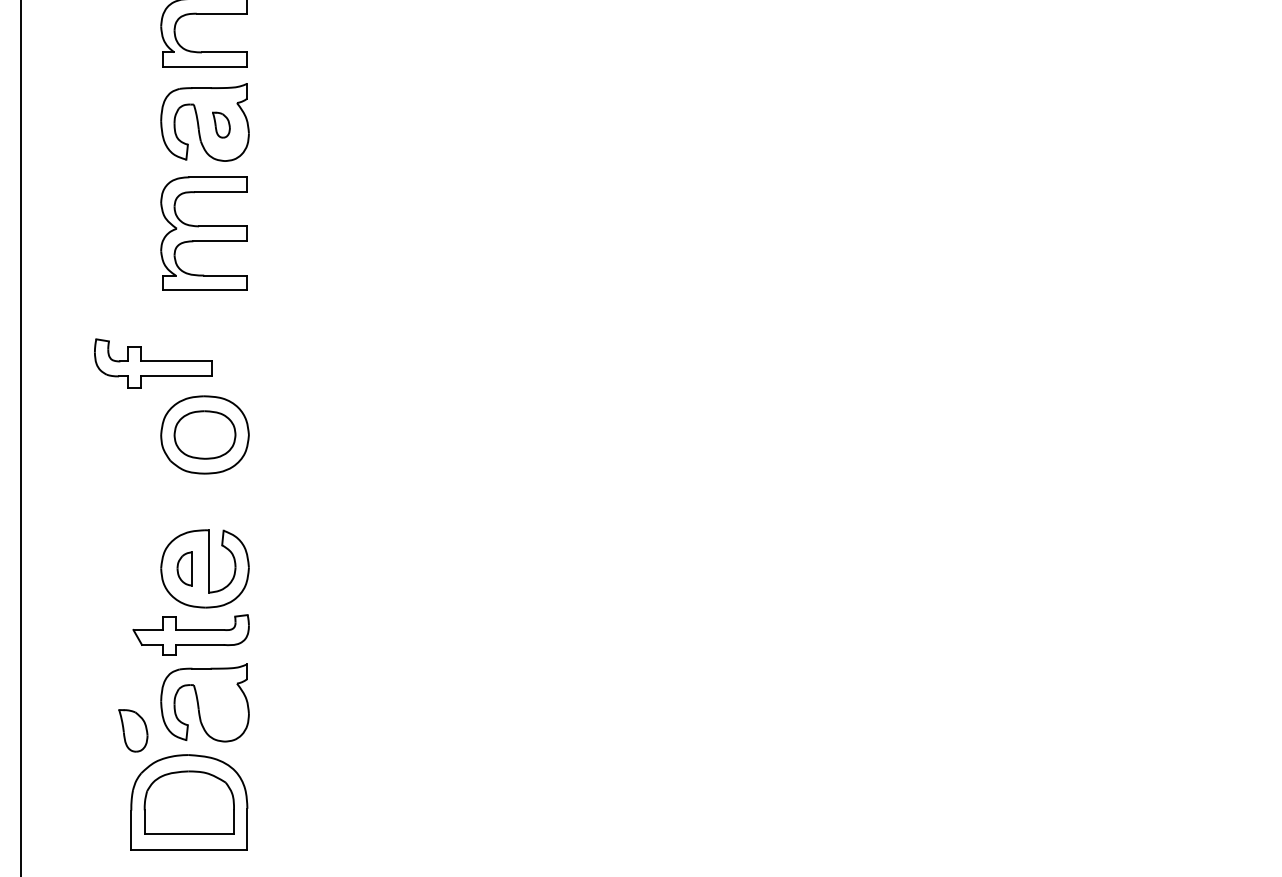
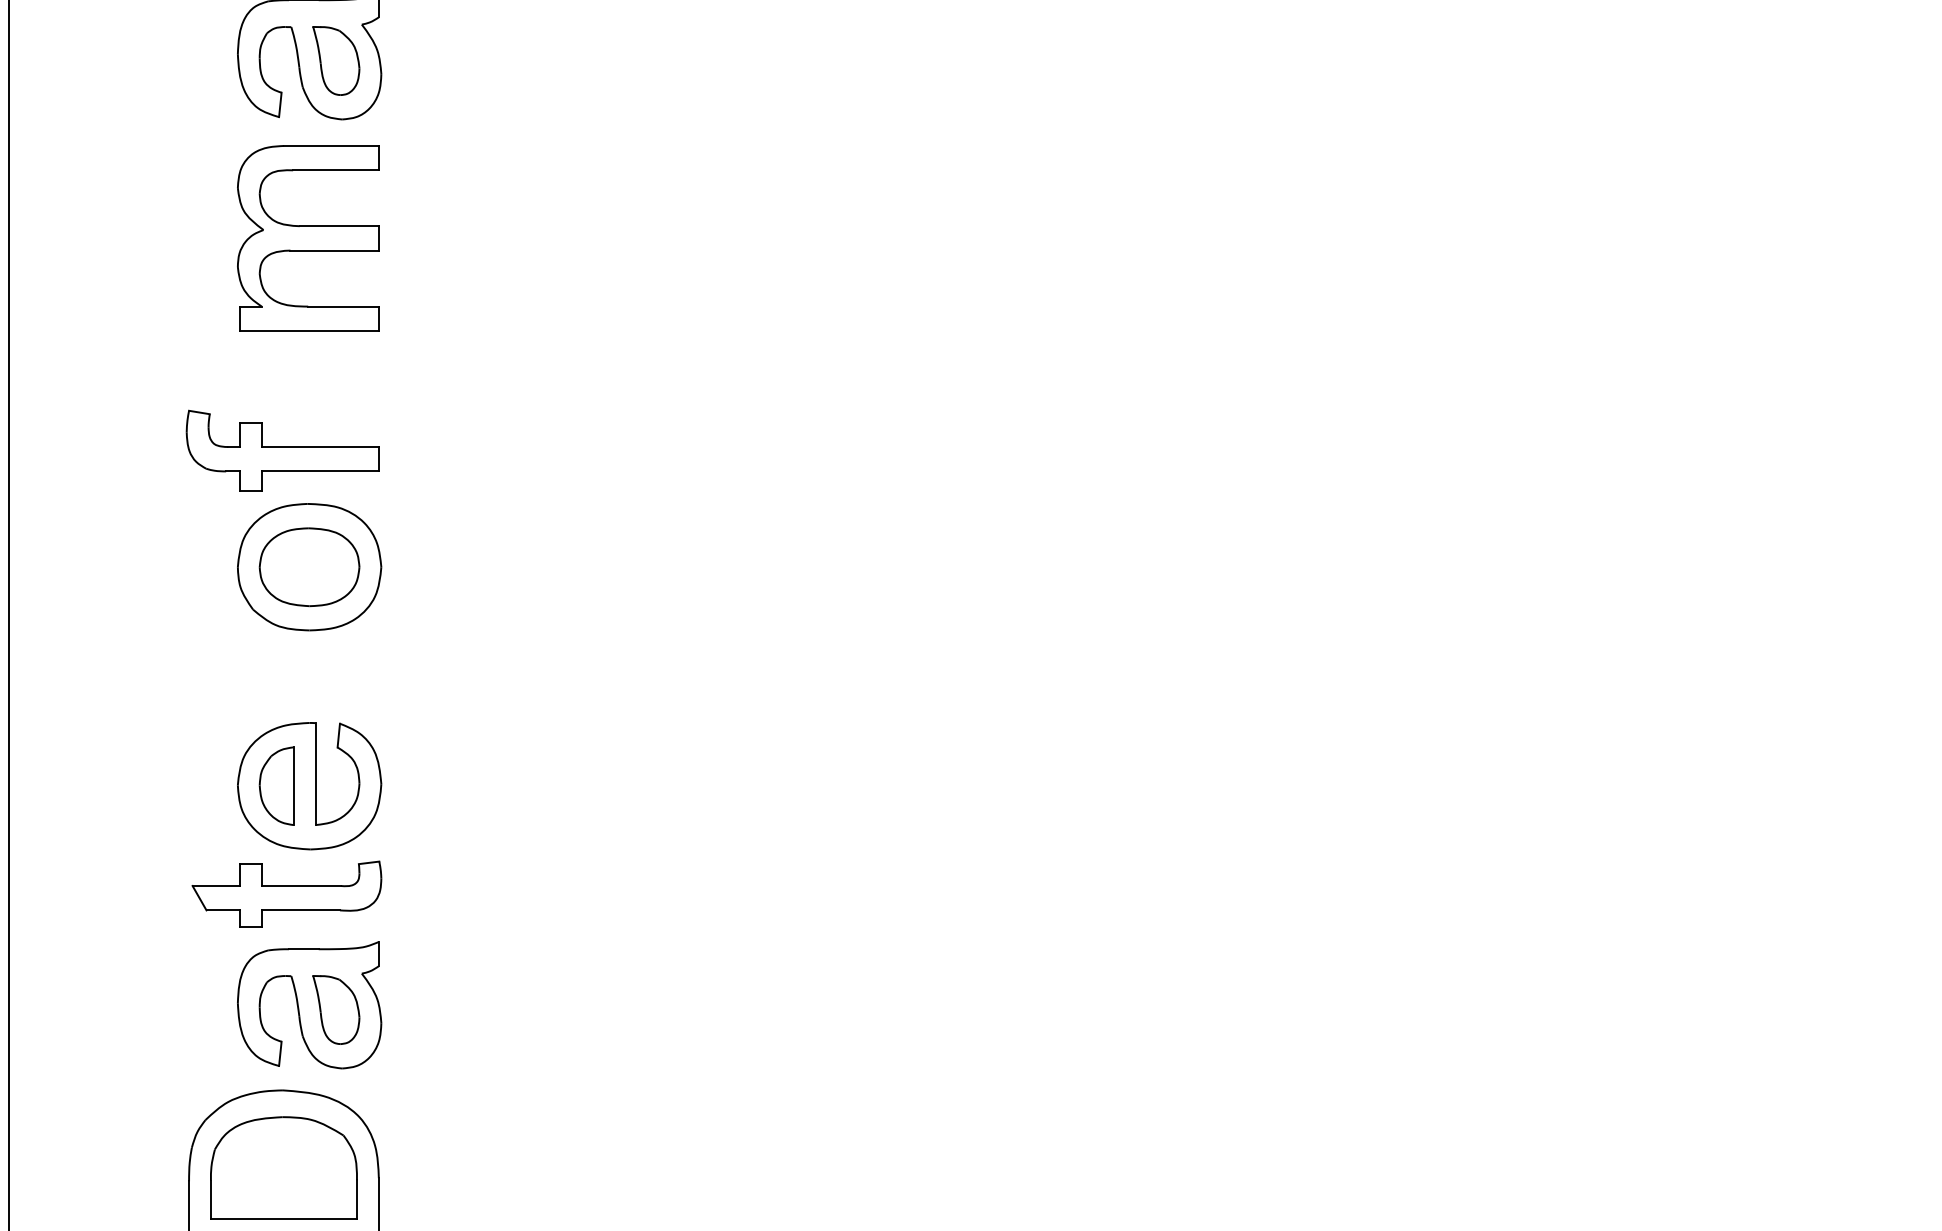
part: (221, 124) -> (336, 59), size x1.67
part: (153, 363) -> (282, 450), moved
part: (184, 568) -> (275, 785), size x1.43
part: (133, 730) -> (336, 1009), moved

